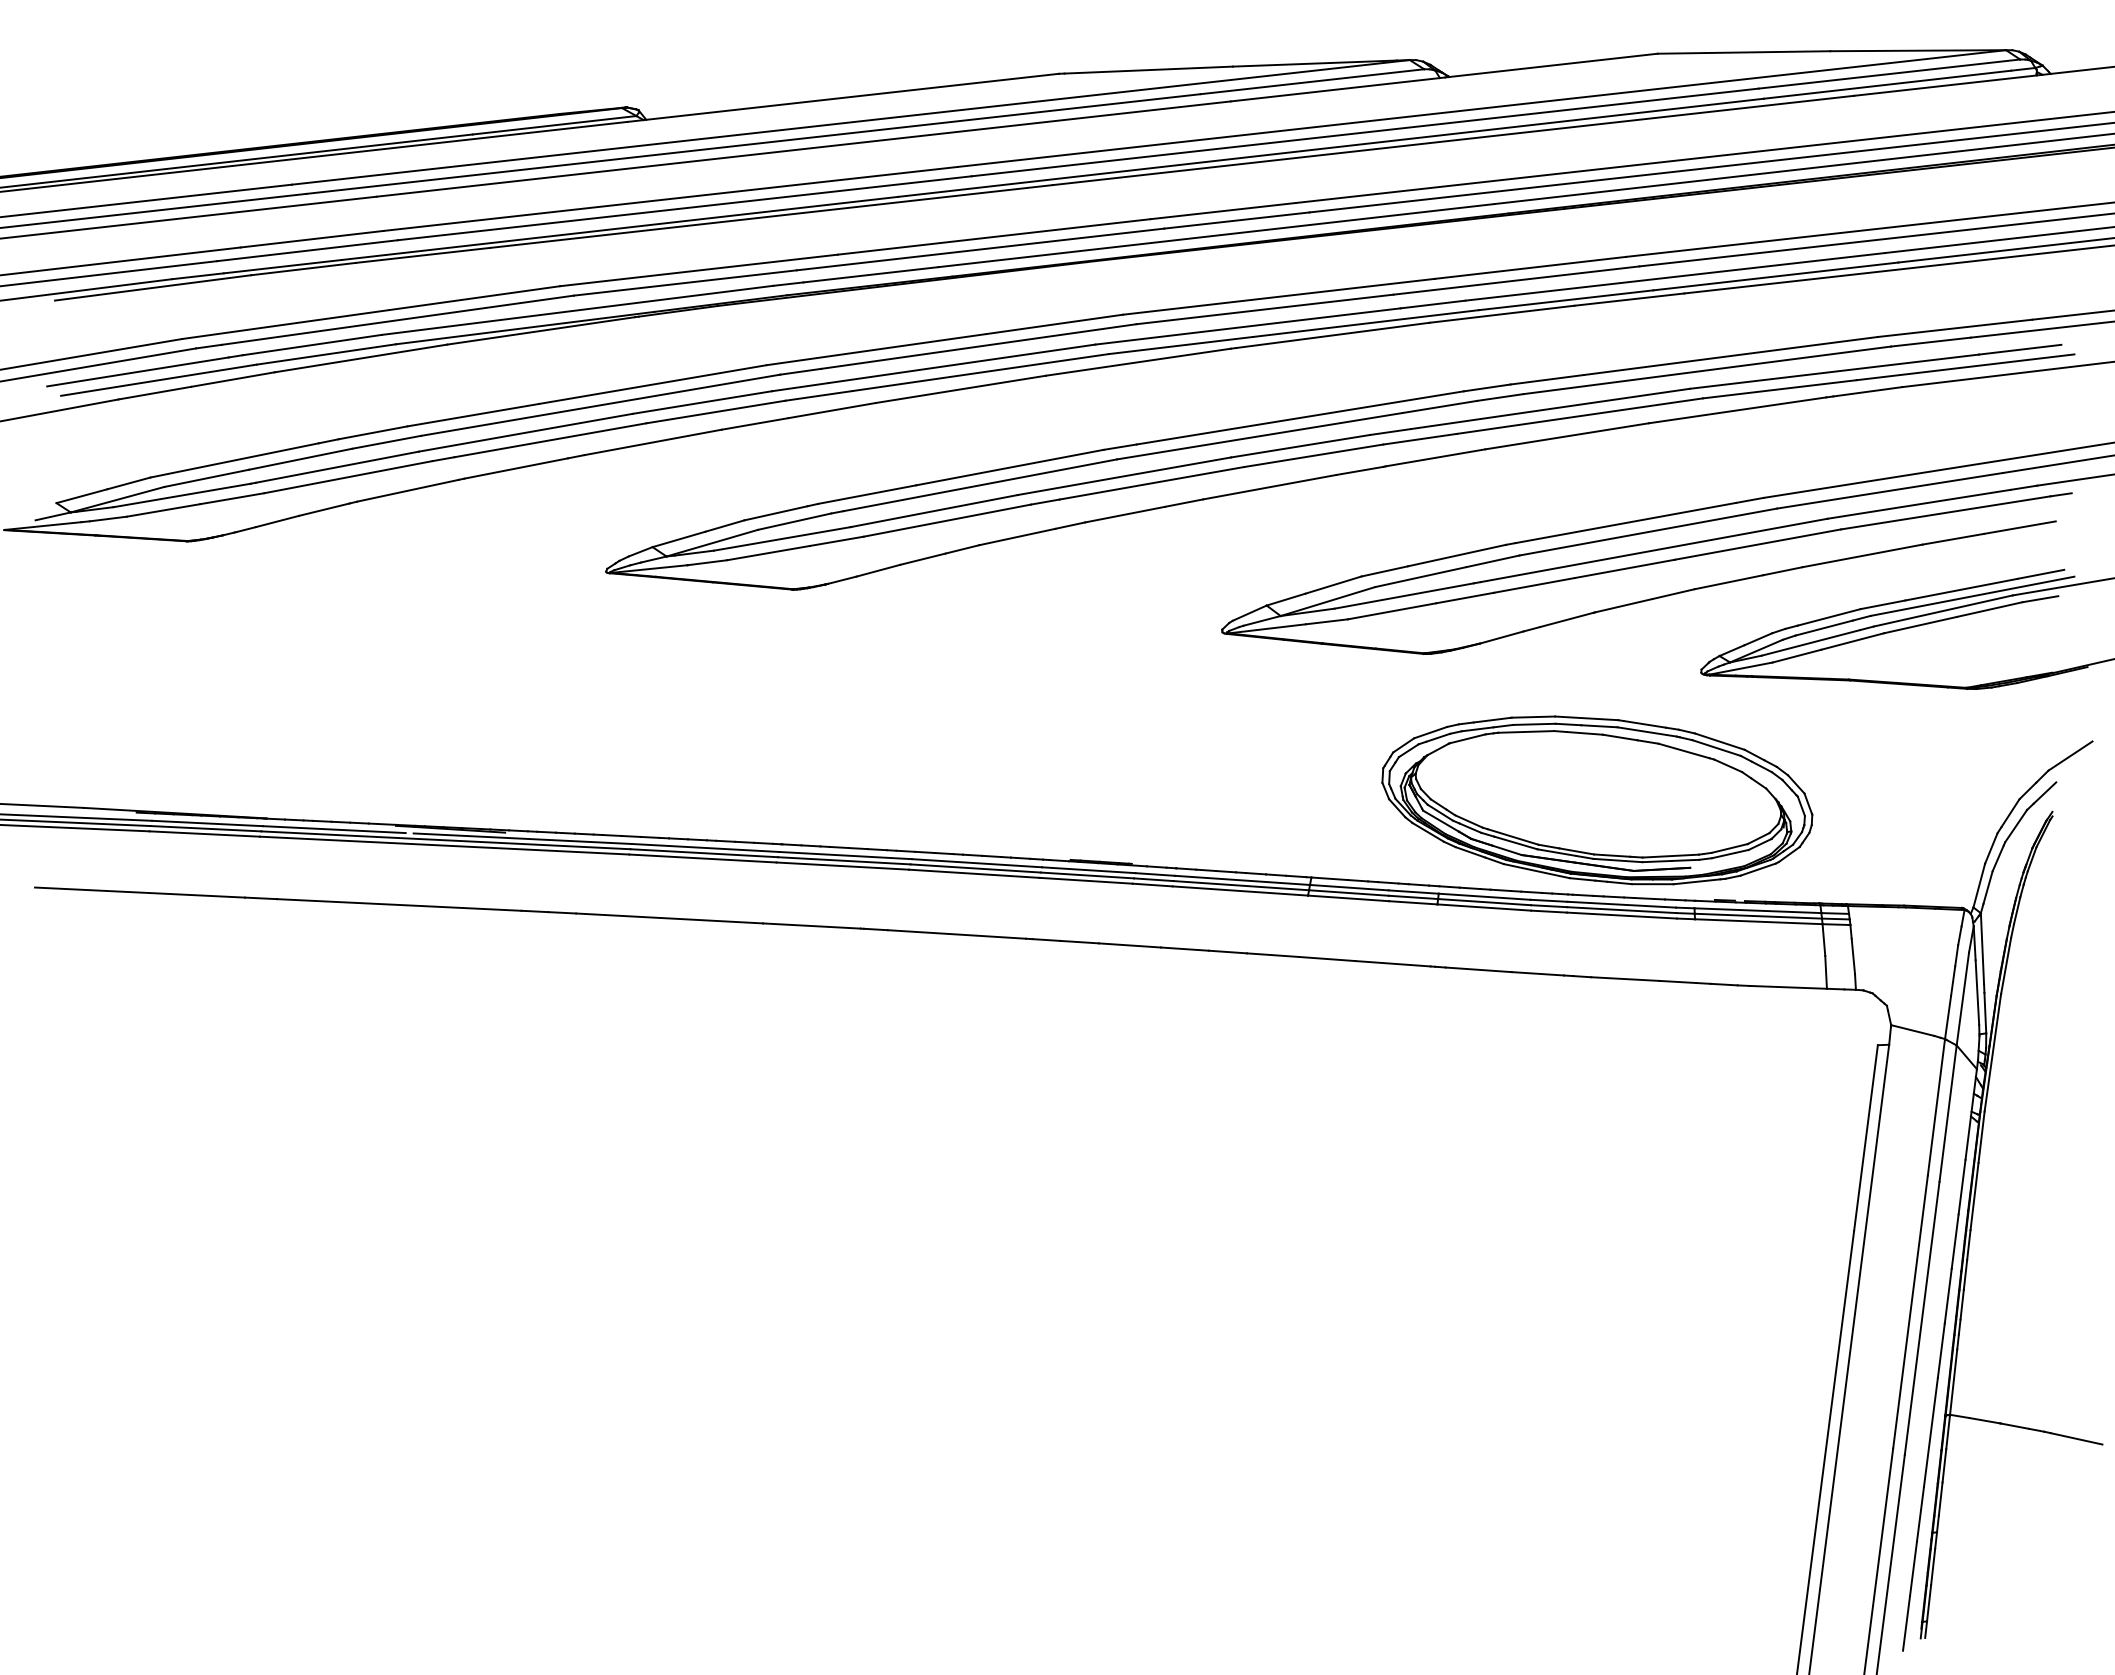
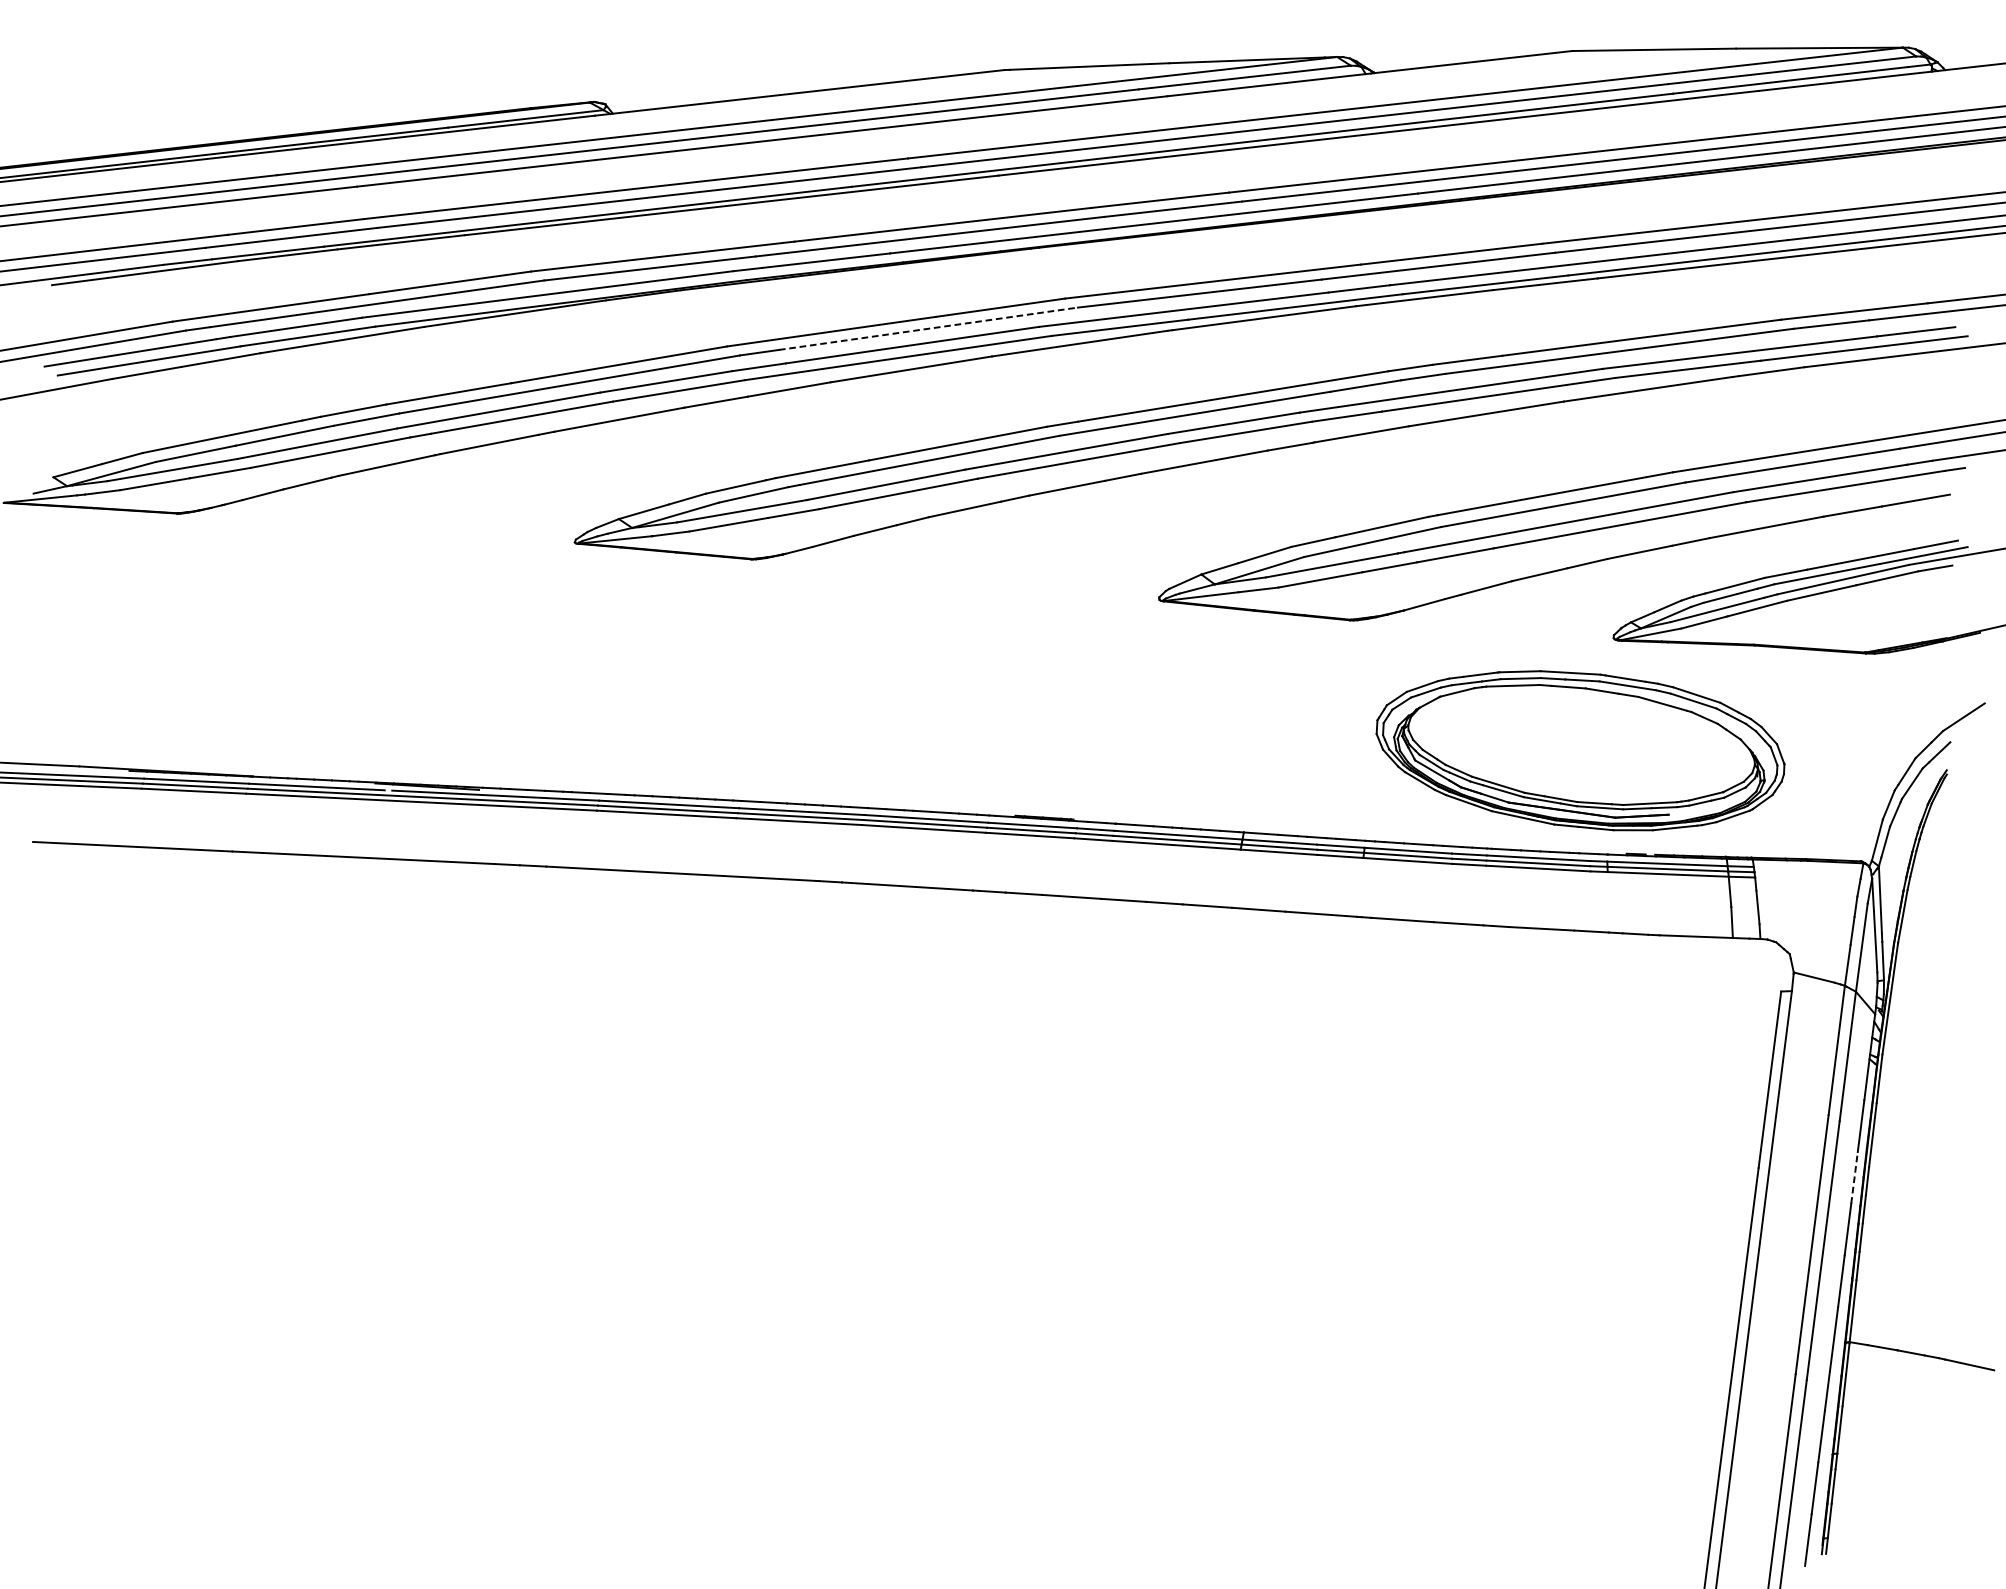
line: (979, 346) -> (929, 328), solid -> dashed
part: (1597, 800) -> (1580, 750), moved
line: (1955, 1241) -> (1854, 1177), solid -> dashed

